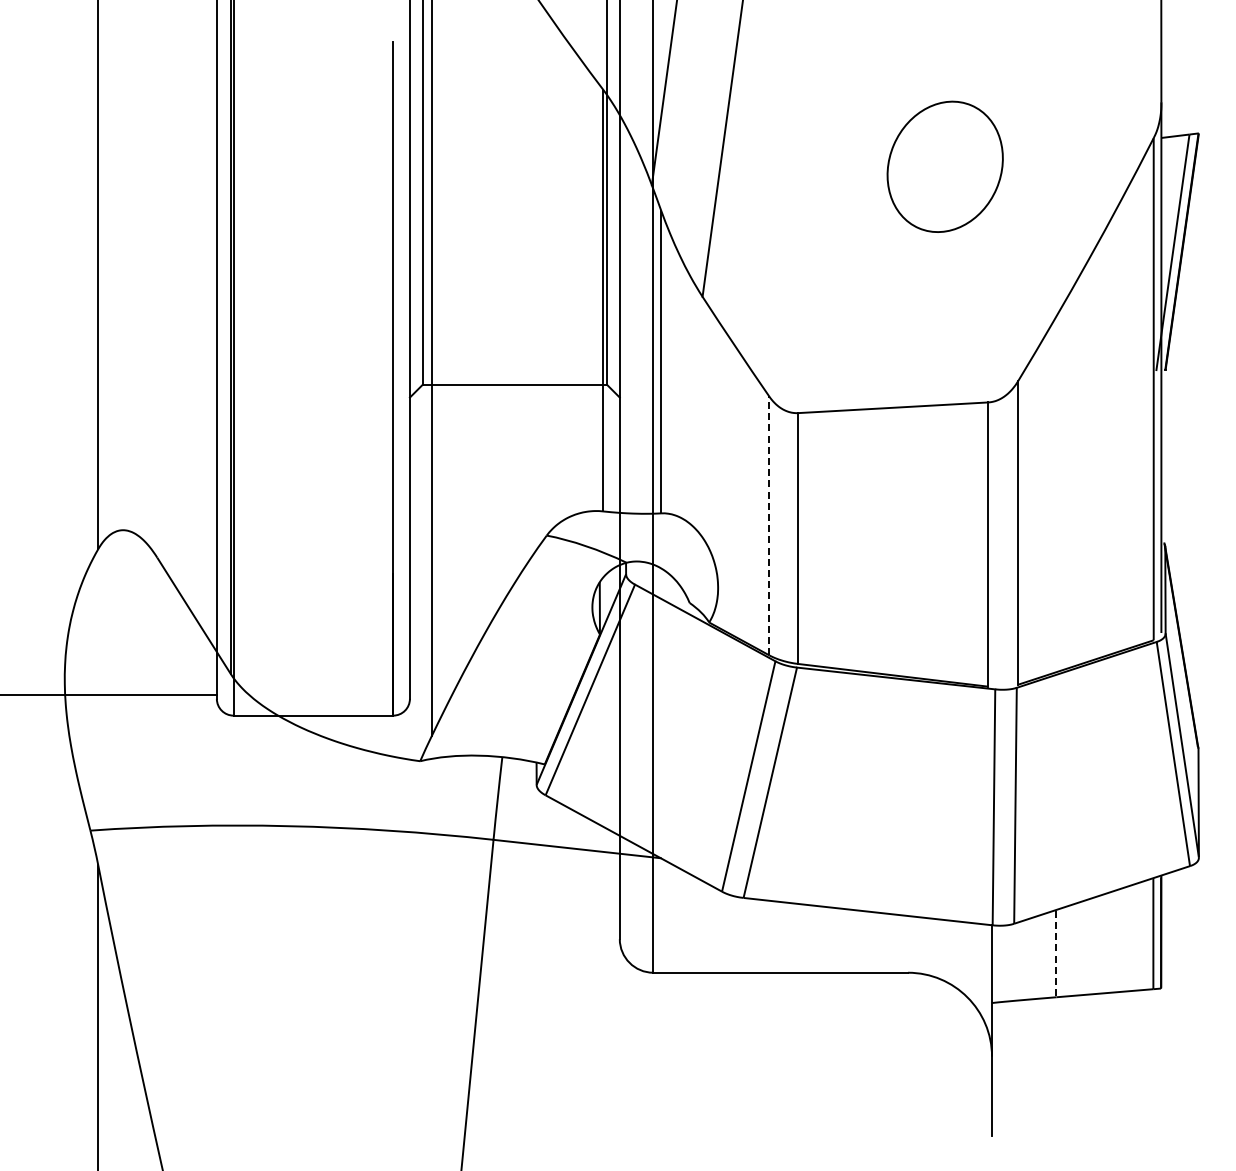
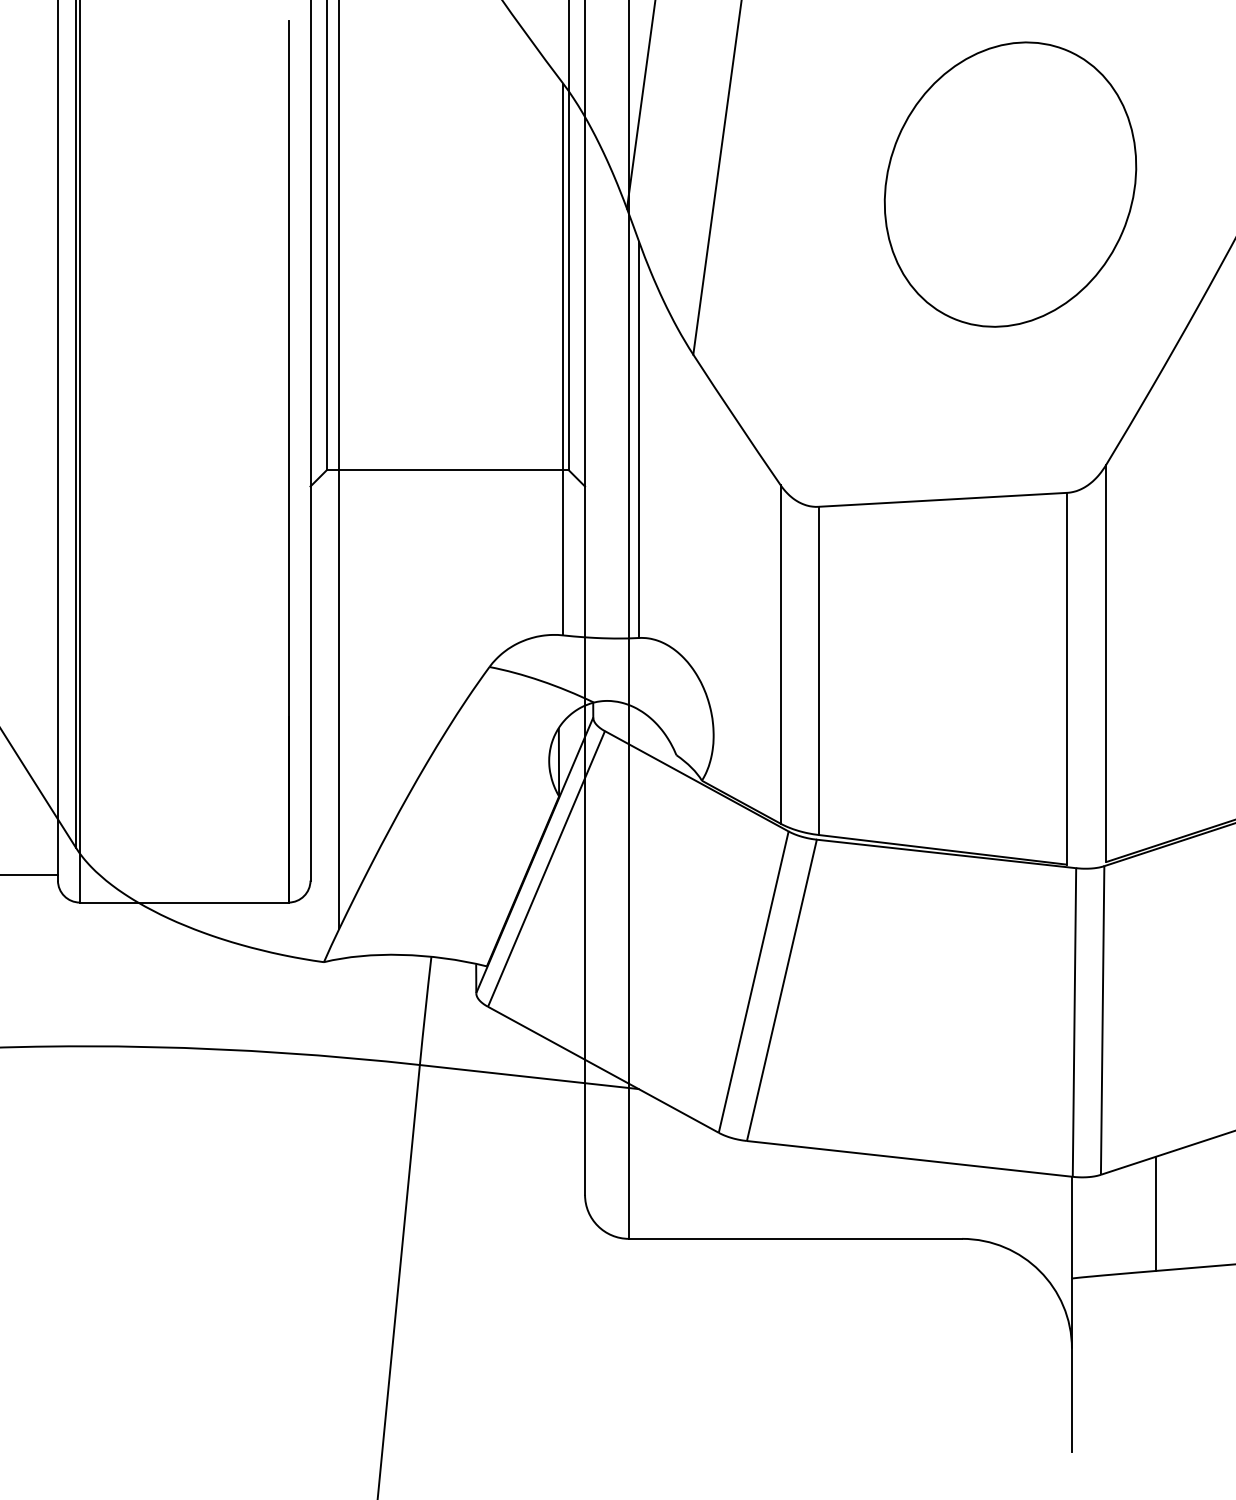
part: (945, 166) -> (1011, 184), size x1.67
line: (769, 525) -> (780, 653), dashed -> solid
line: (1056, 954) -> (1156, 1215), dashed -> solid

